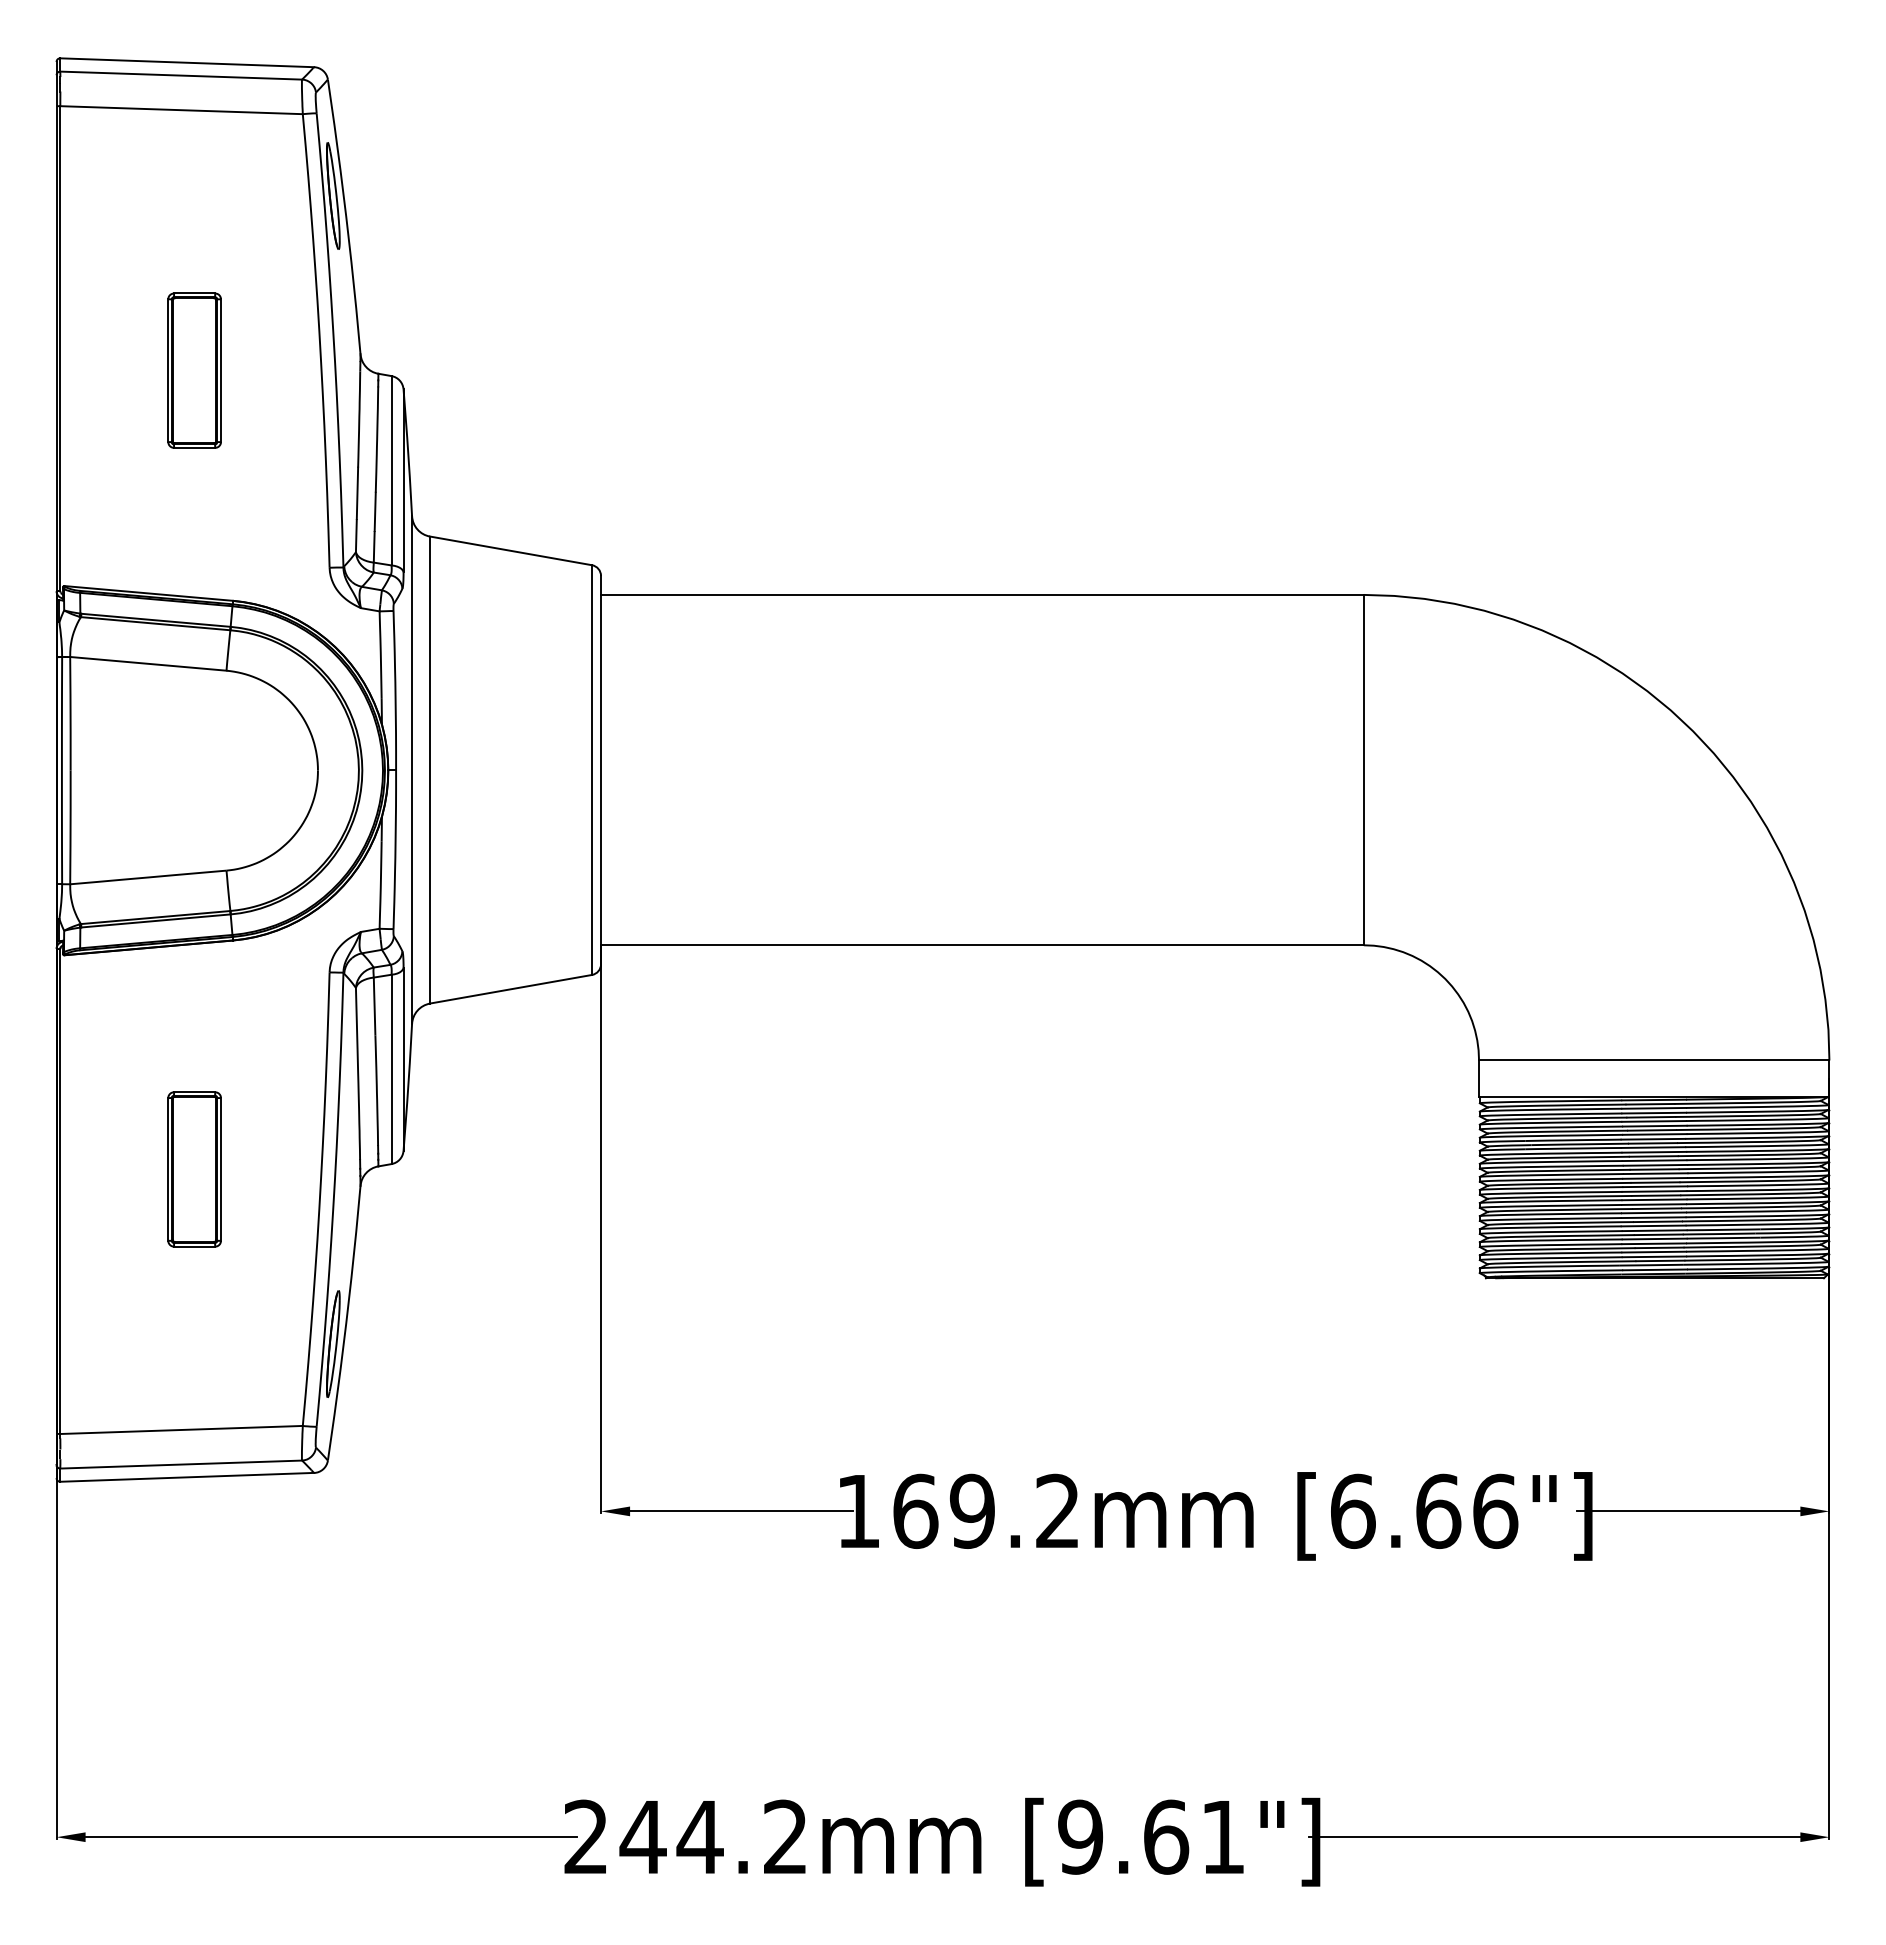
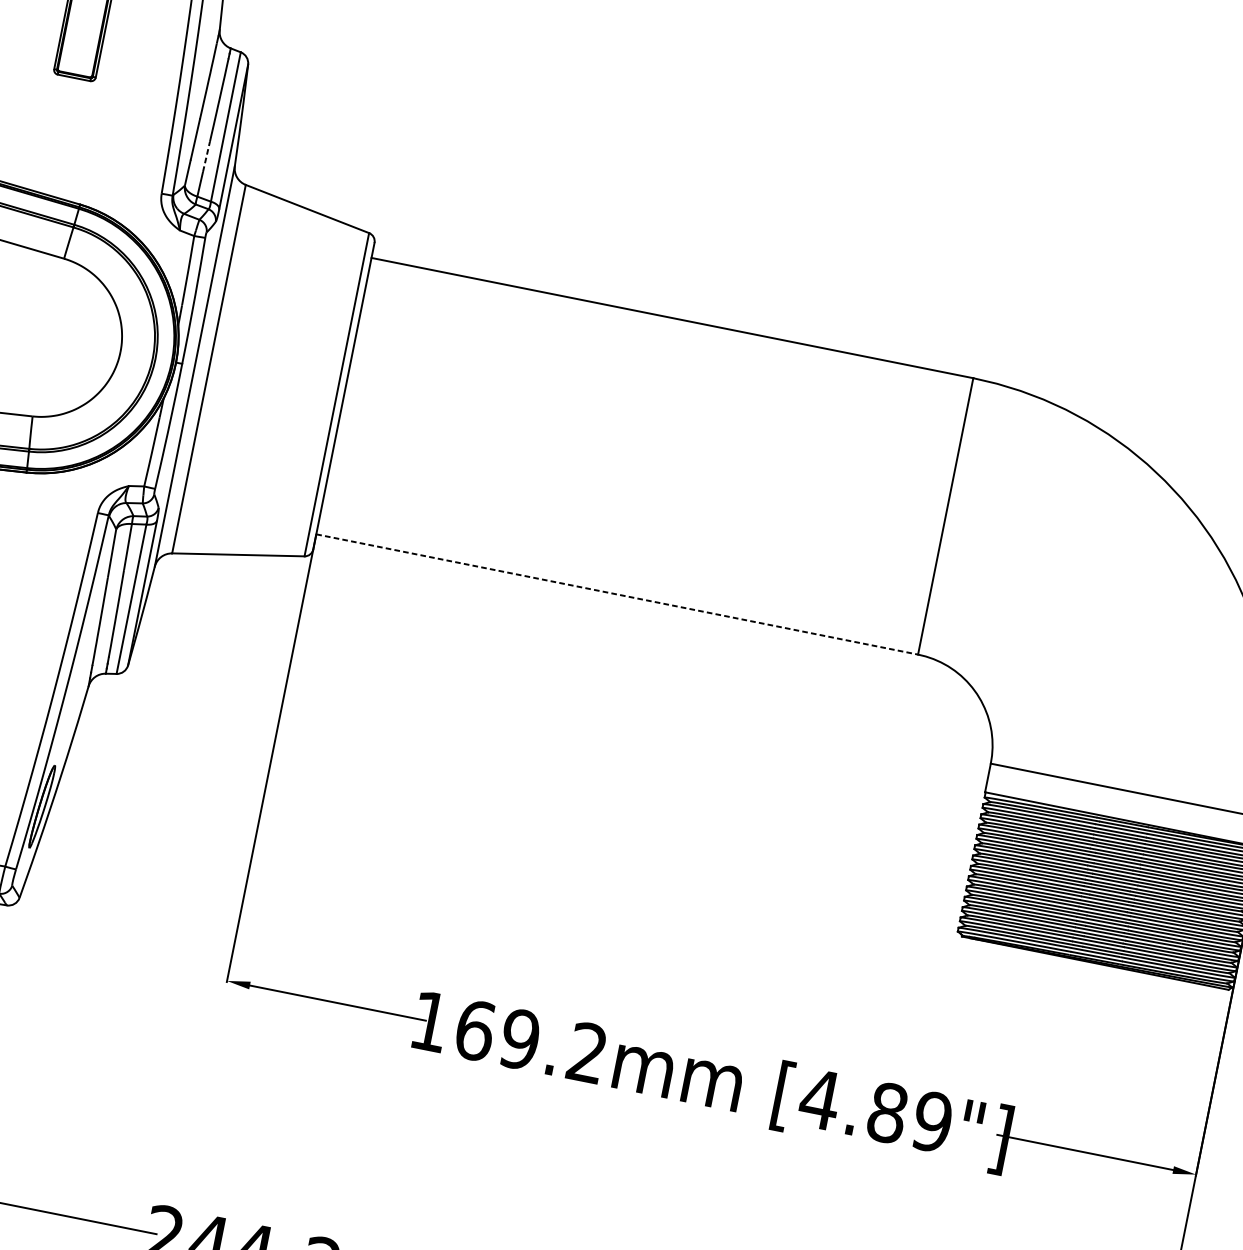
line: (375, 511) -> (206, 156), solid -> dashed
line: (982, 945) -> (617, 594), solid -> dashed
text: (1423, 1510) -> (876, 1109), [6.66"] -> [4.89"]

